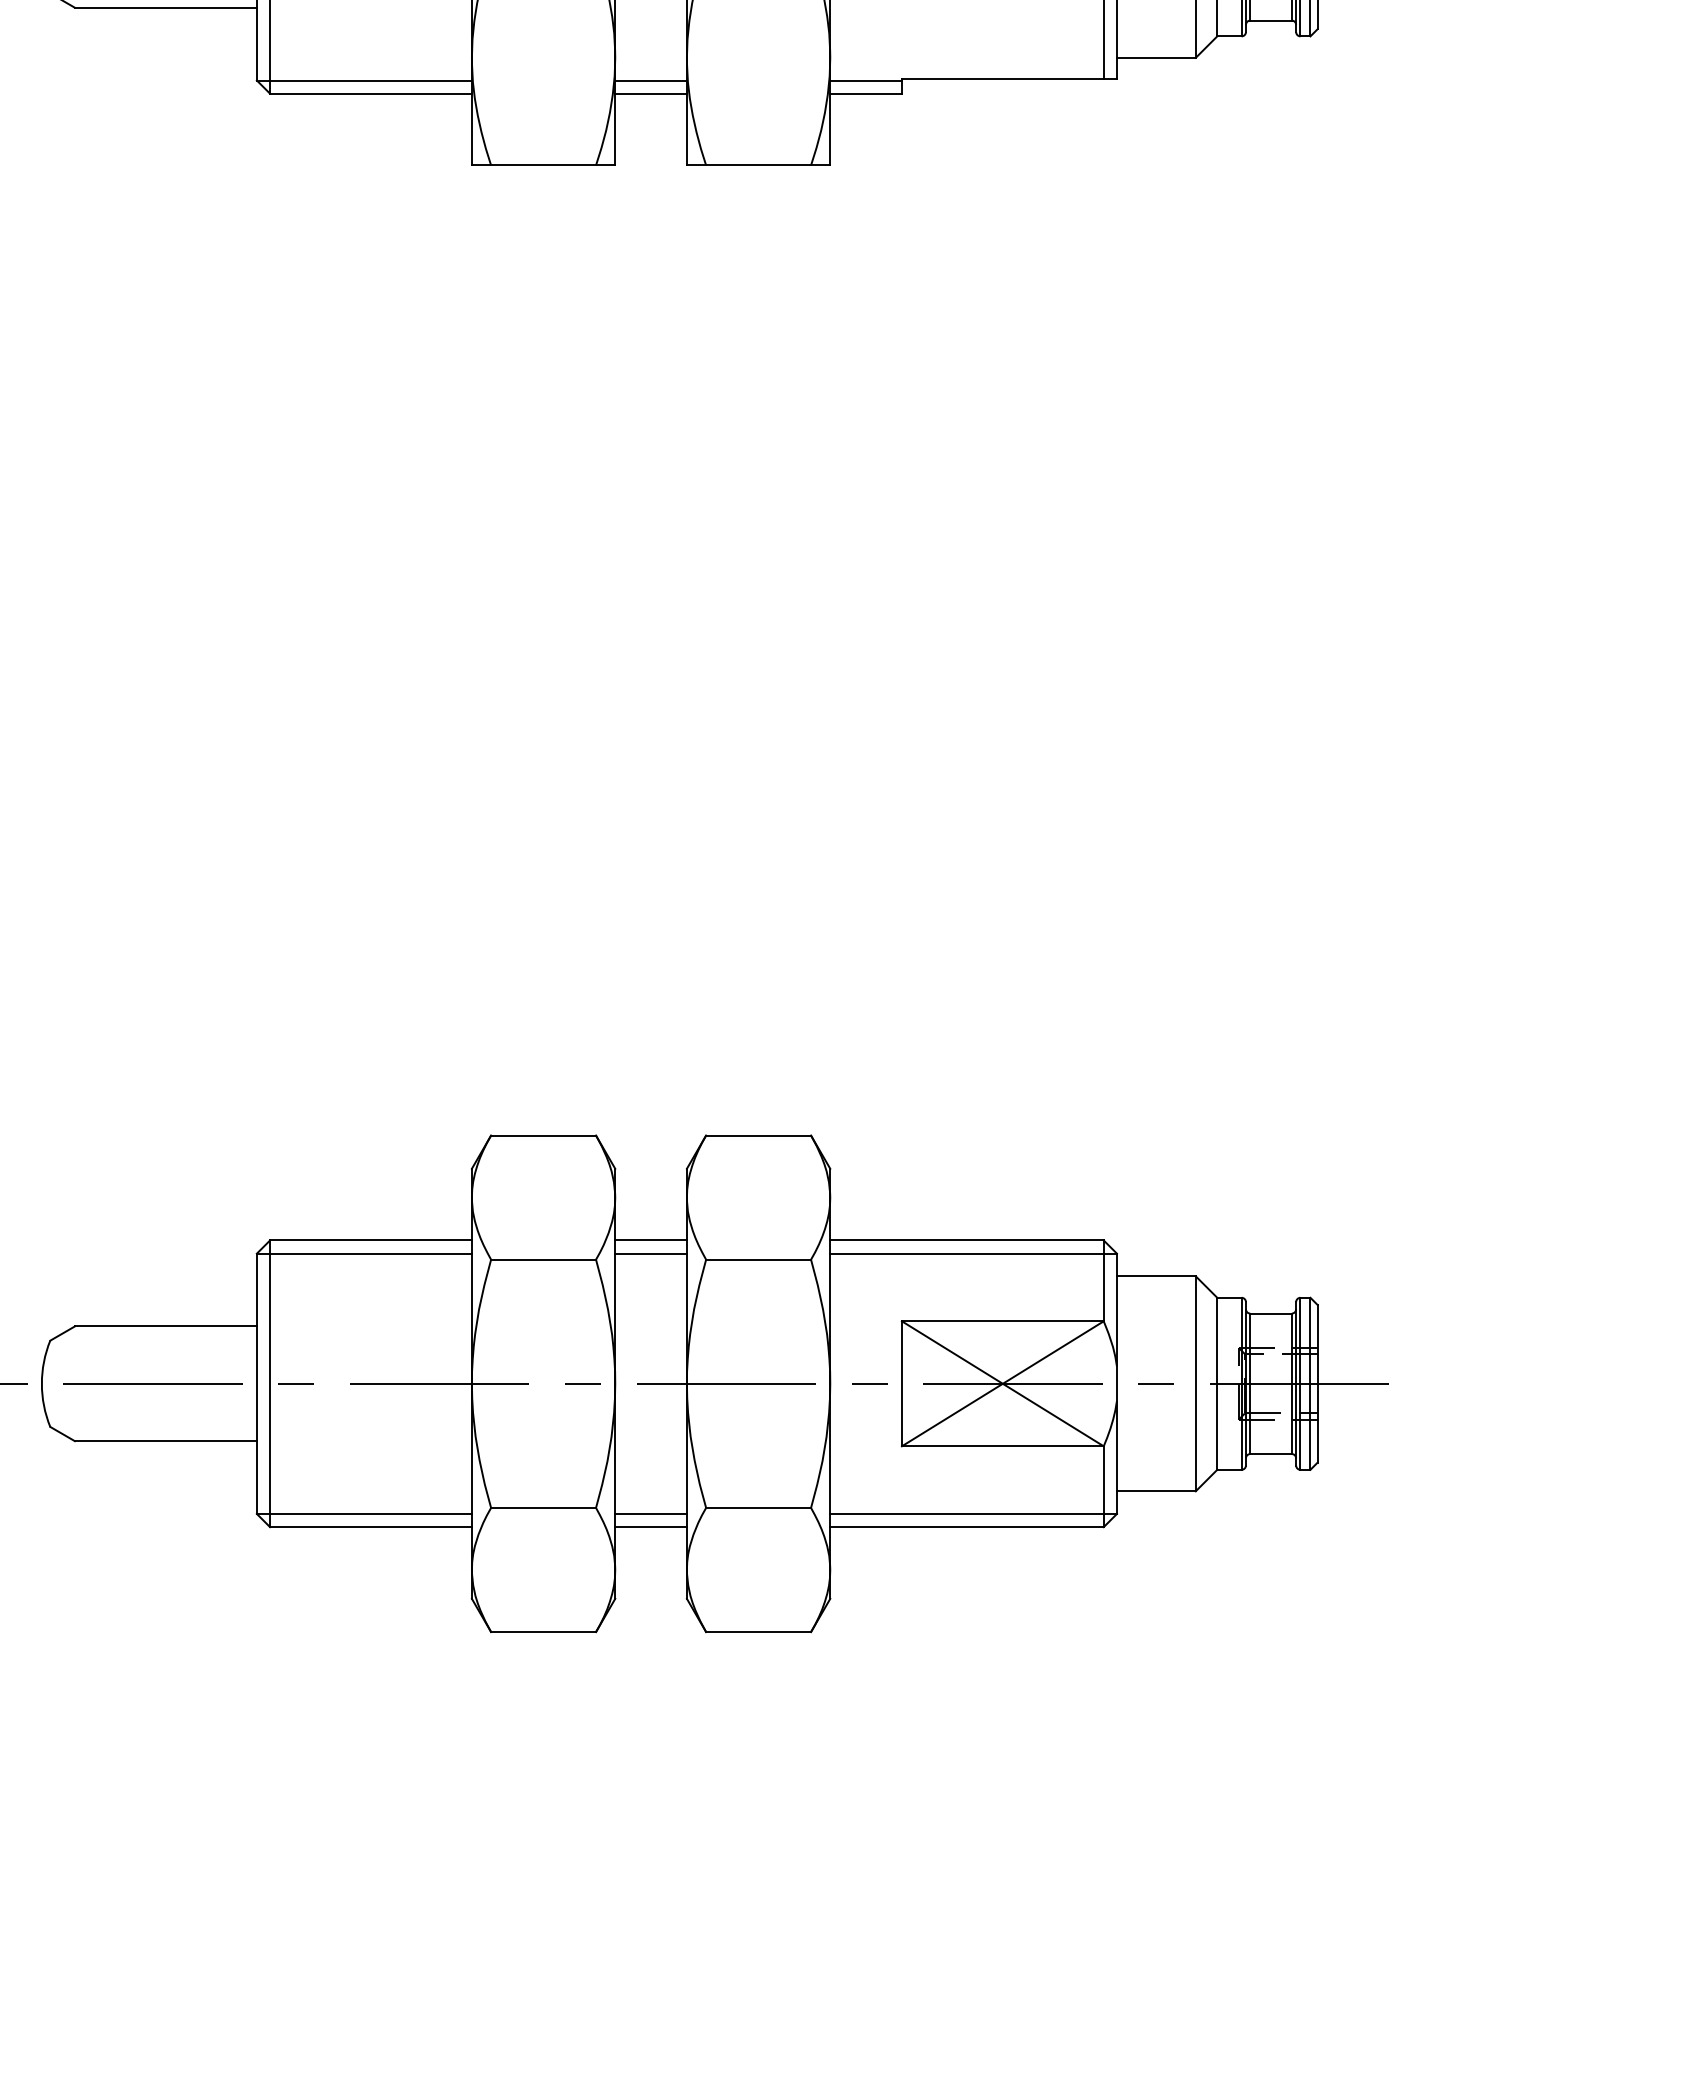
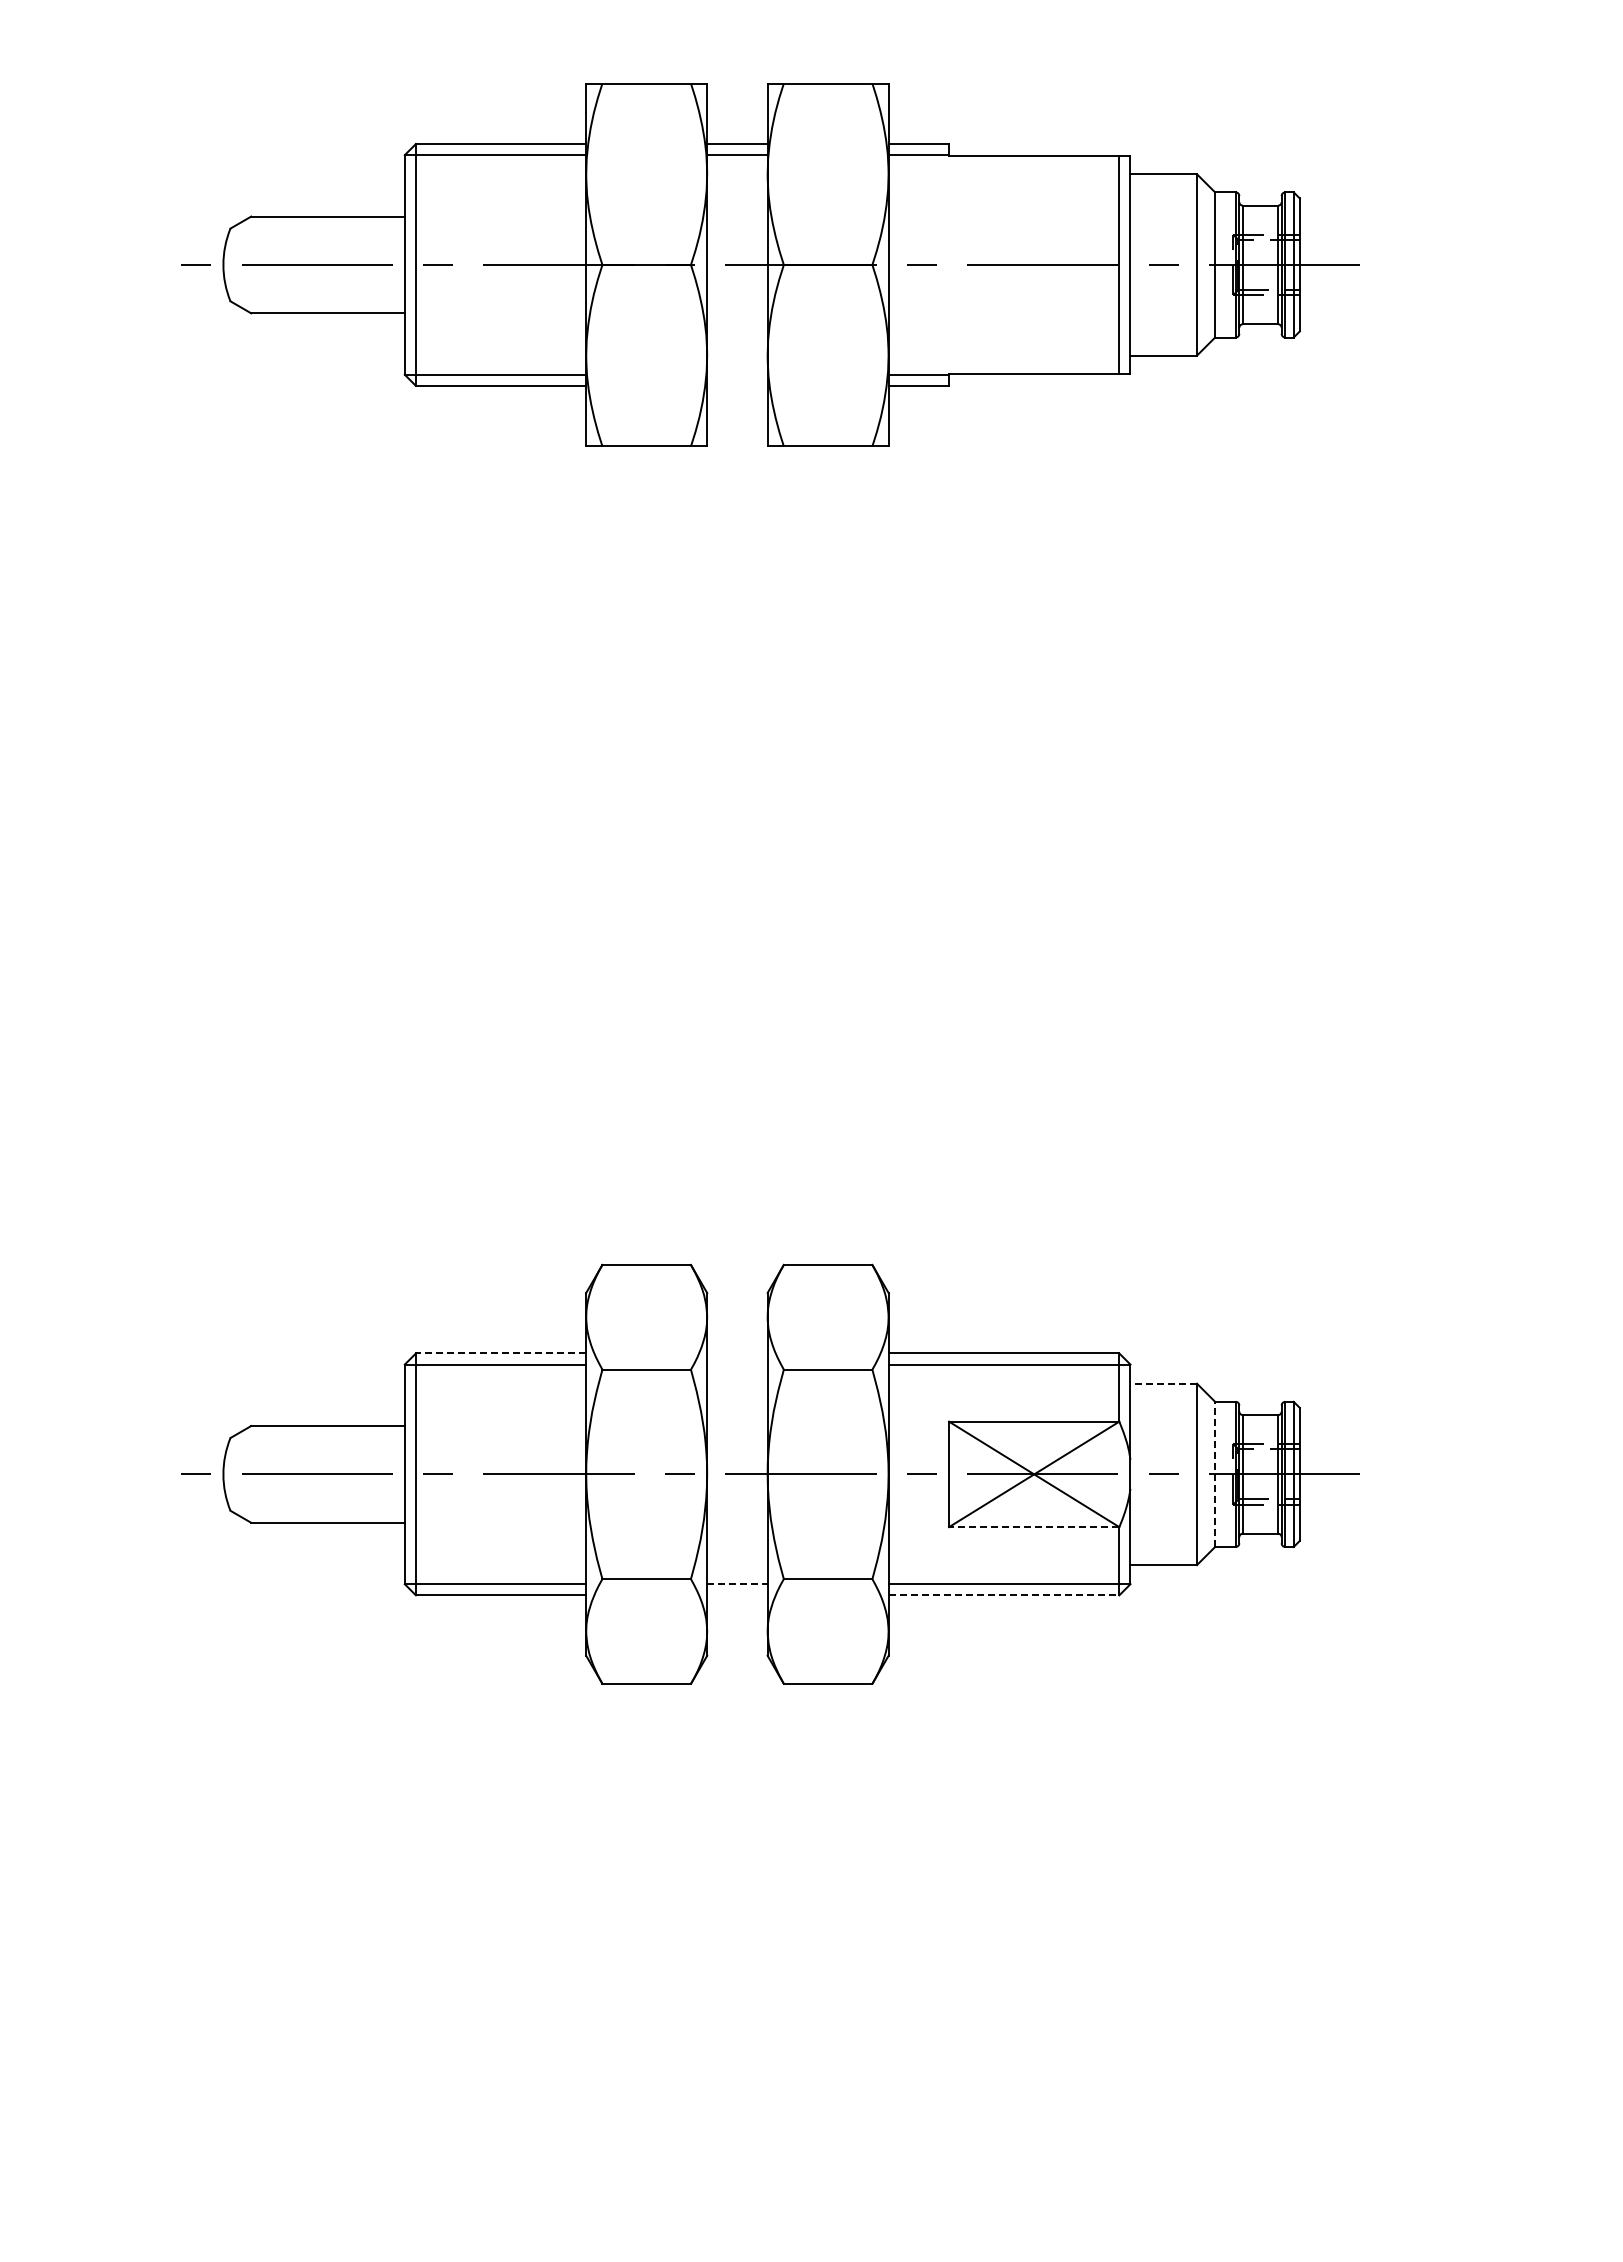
line: (651, 80) -> (737, 374), removed
line: (651, 93) -> (737, 385), removed
line: (370, 1240) -> (500, 1353), solid -> dashed
line: (651, 1240) -> (737, 1353), removed
line: (651, 1253) -> (737, 1364), removed
line: (1156, 1276) -> (1163, 1383), solid -> dashed
line: (1217, 1383) -> (1215, 1474), solid -> dashed
line: (1002, 1446) -> (1033, 1527), solid -> dashed
line: (651, 1514) -> (737, 1584), solid -> dashed
line: (651, 1527) -> (737, 1595), removed
line: (967, 1527) -> (1004, 1595), solid -> dashed

